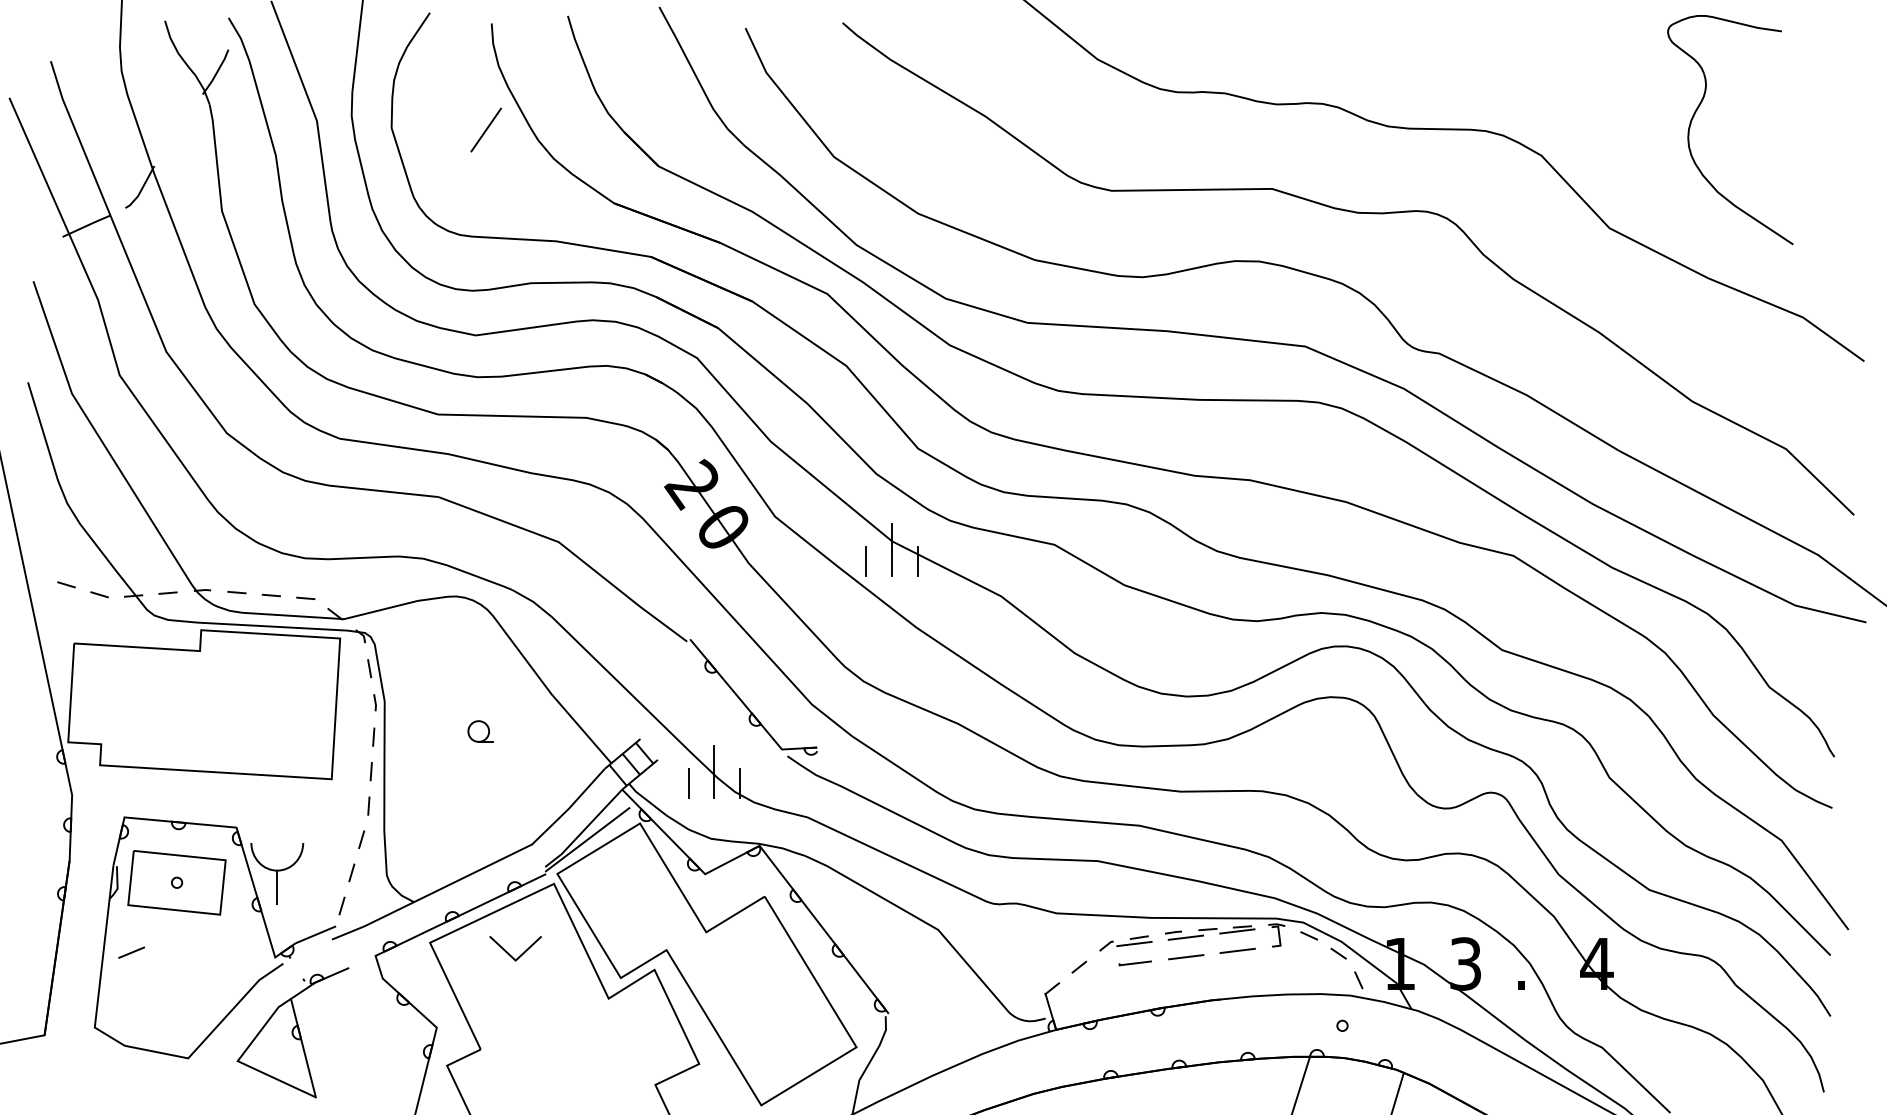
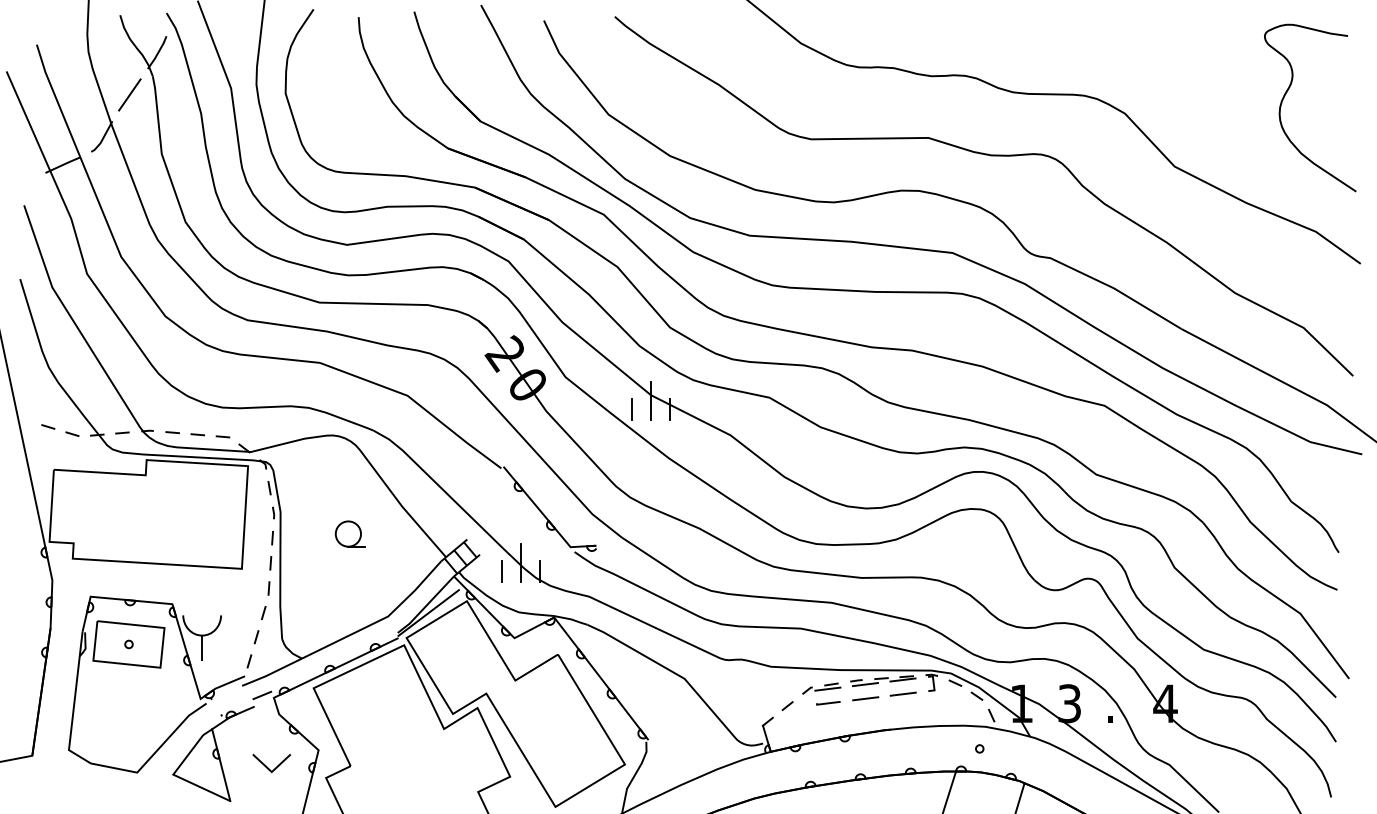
part: (1696, 112) -> (1285, 95), moved
line: (485, 129) -> (129, 94), moved
part: (480, 731) -> (350, 534), size x1.67
line: (131, 952) -> (262, 695), moved
line: (509, 953) -> (267, 766), moved

